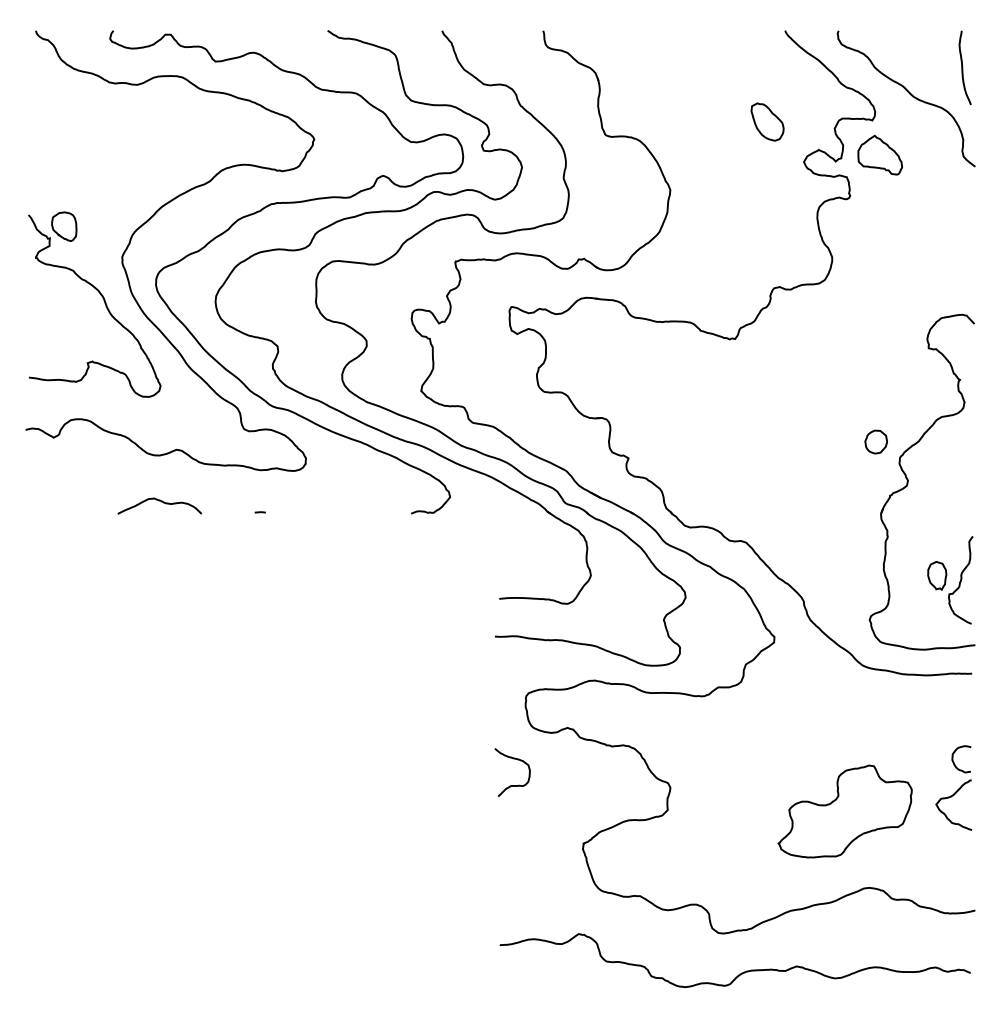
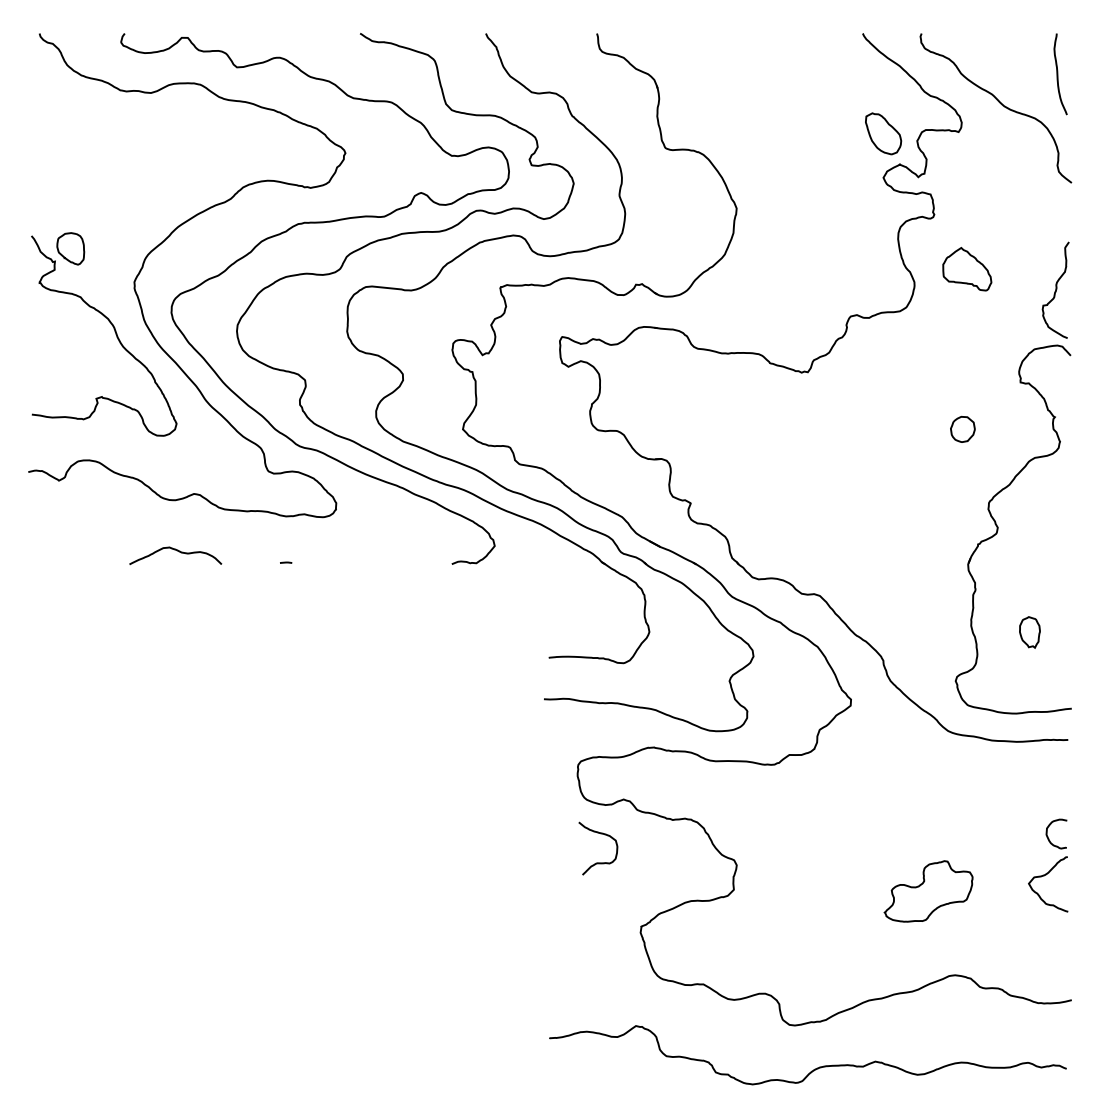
part: (767, 121) -> (883, 133), moved
part: (880, 155) -> (967, 269), moved
part: (875, 441) -> (962, 428), moved
curve: (960, 579) -> (1055, 289), moved
curve: (512, 785) -> (598, 862), moved
part: (844, 811) -> (928, 891), size x0.6

